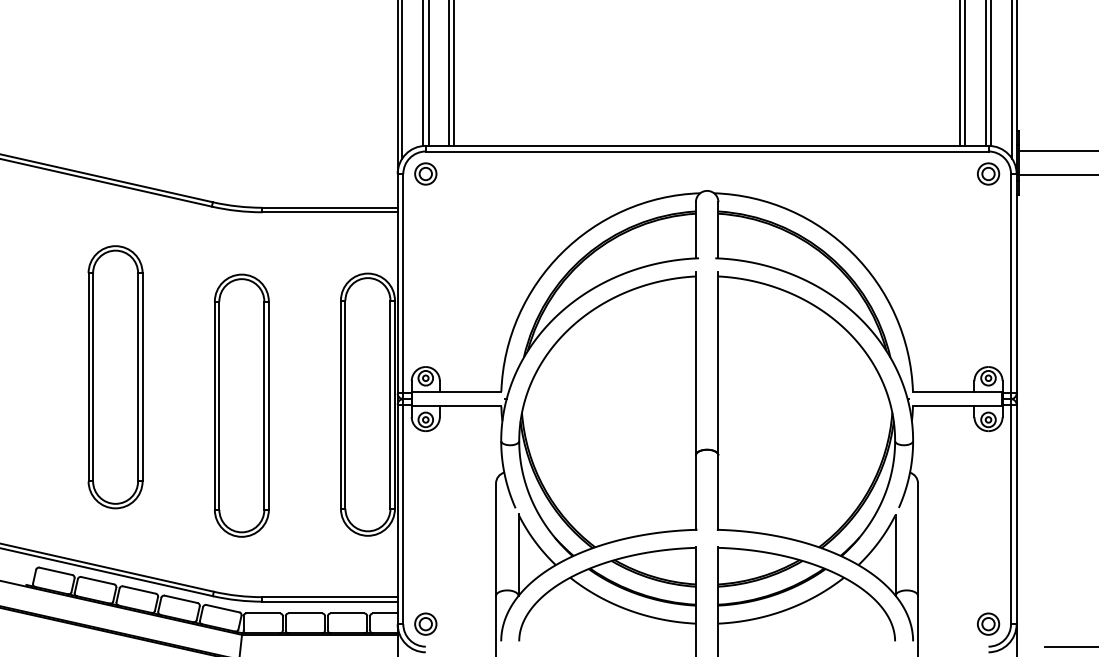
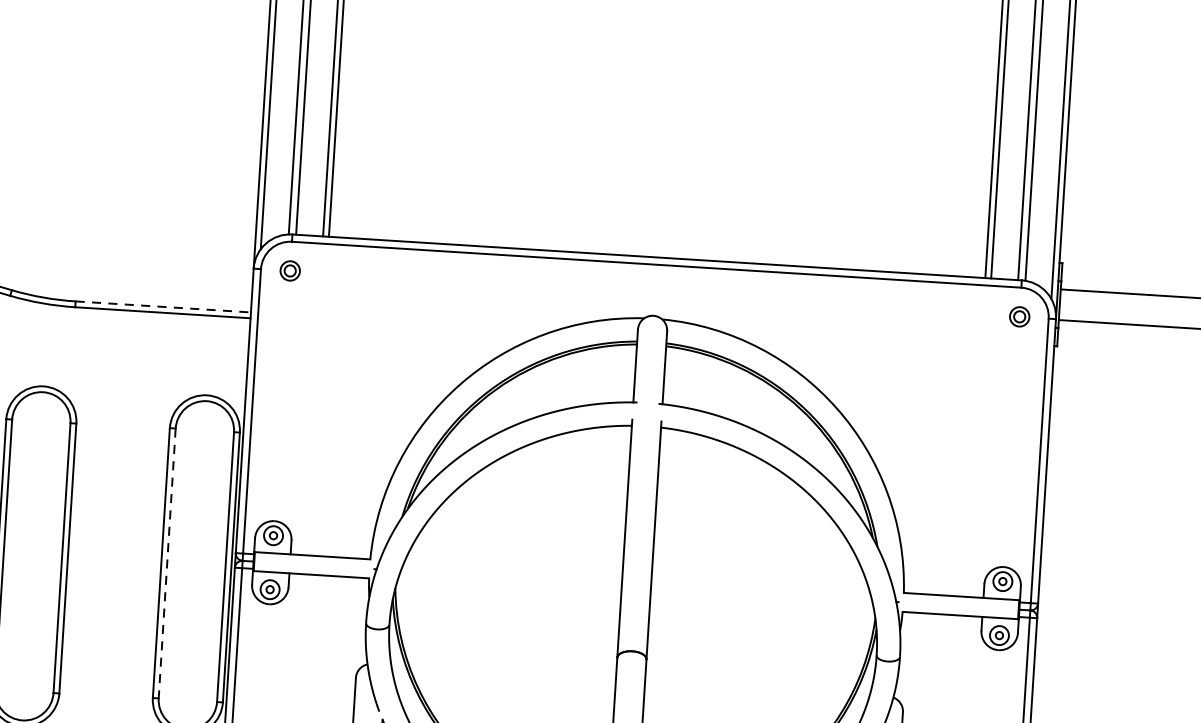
part: (425, 173) -> (289, 270), size x0.7
part: (988, 173) -> (1019, 316), size x0.7
line: (330, 207) -> (163, 306), solid -> dashed
line: (345, 405) -> (167, 564), solid -> dashed

